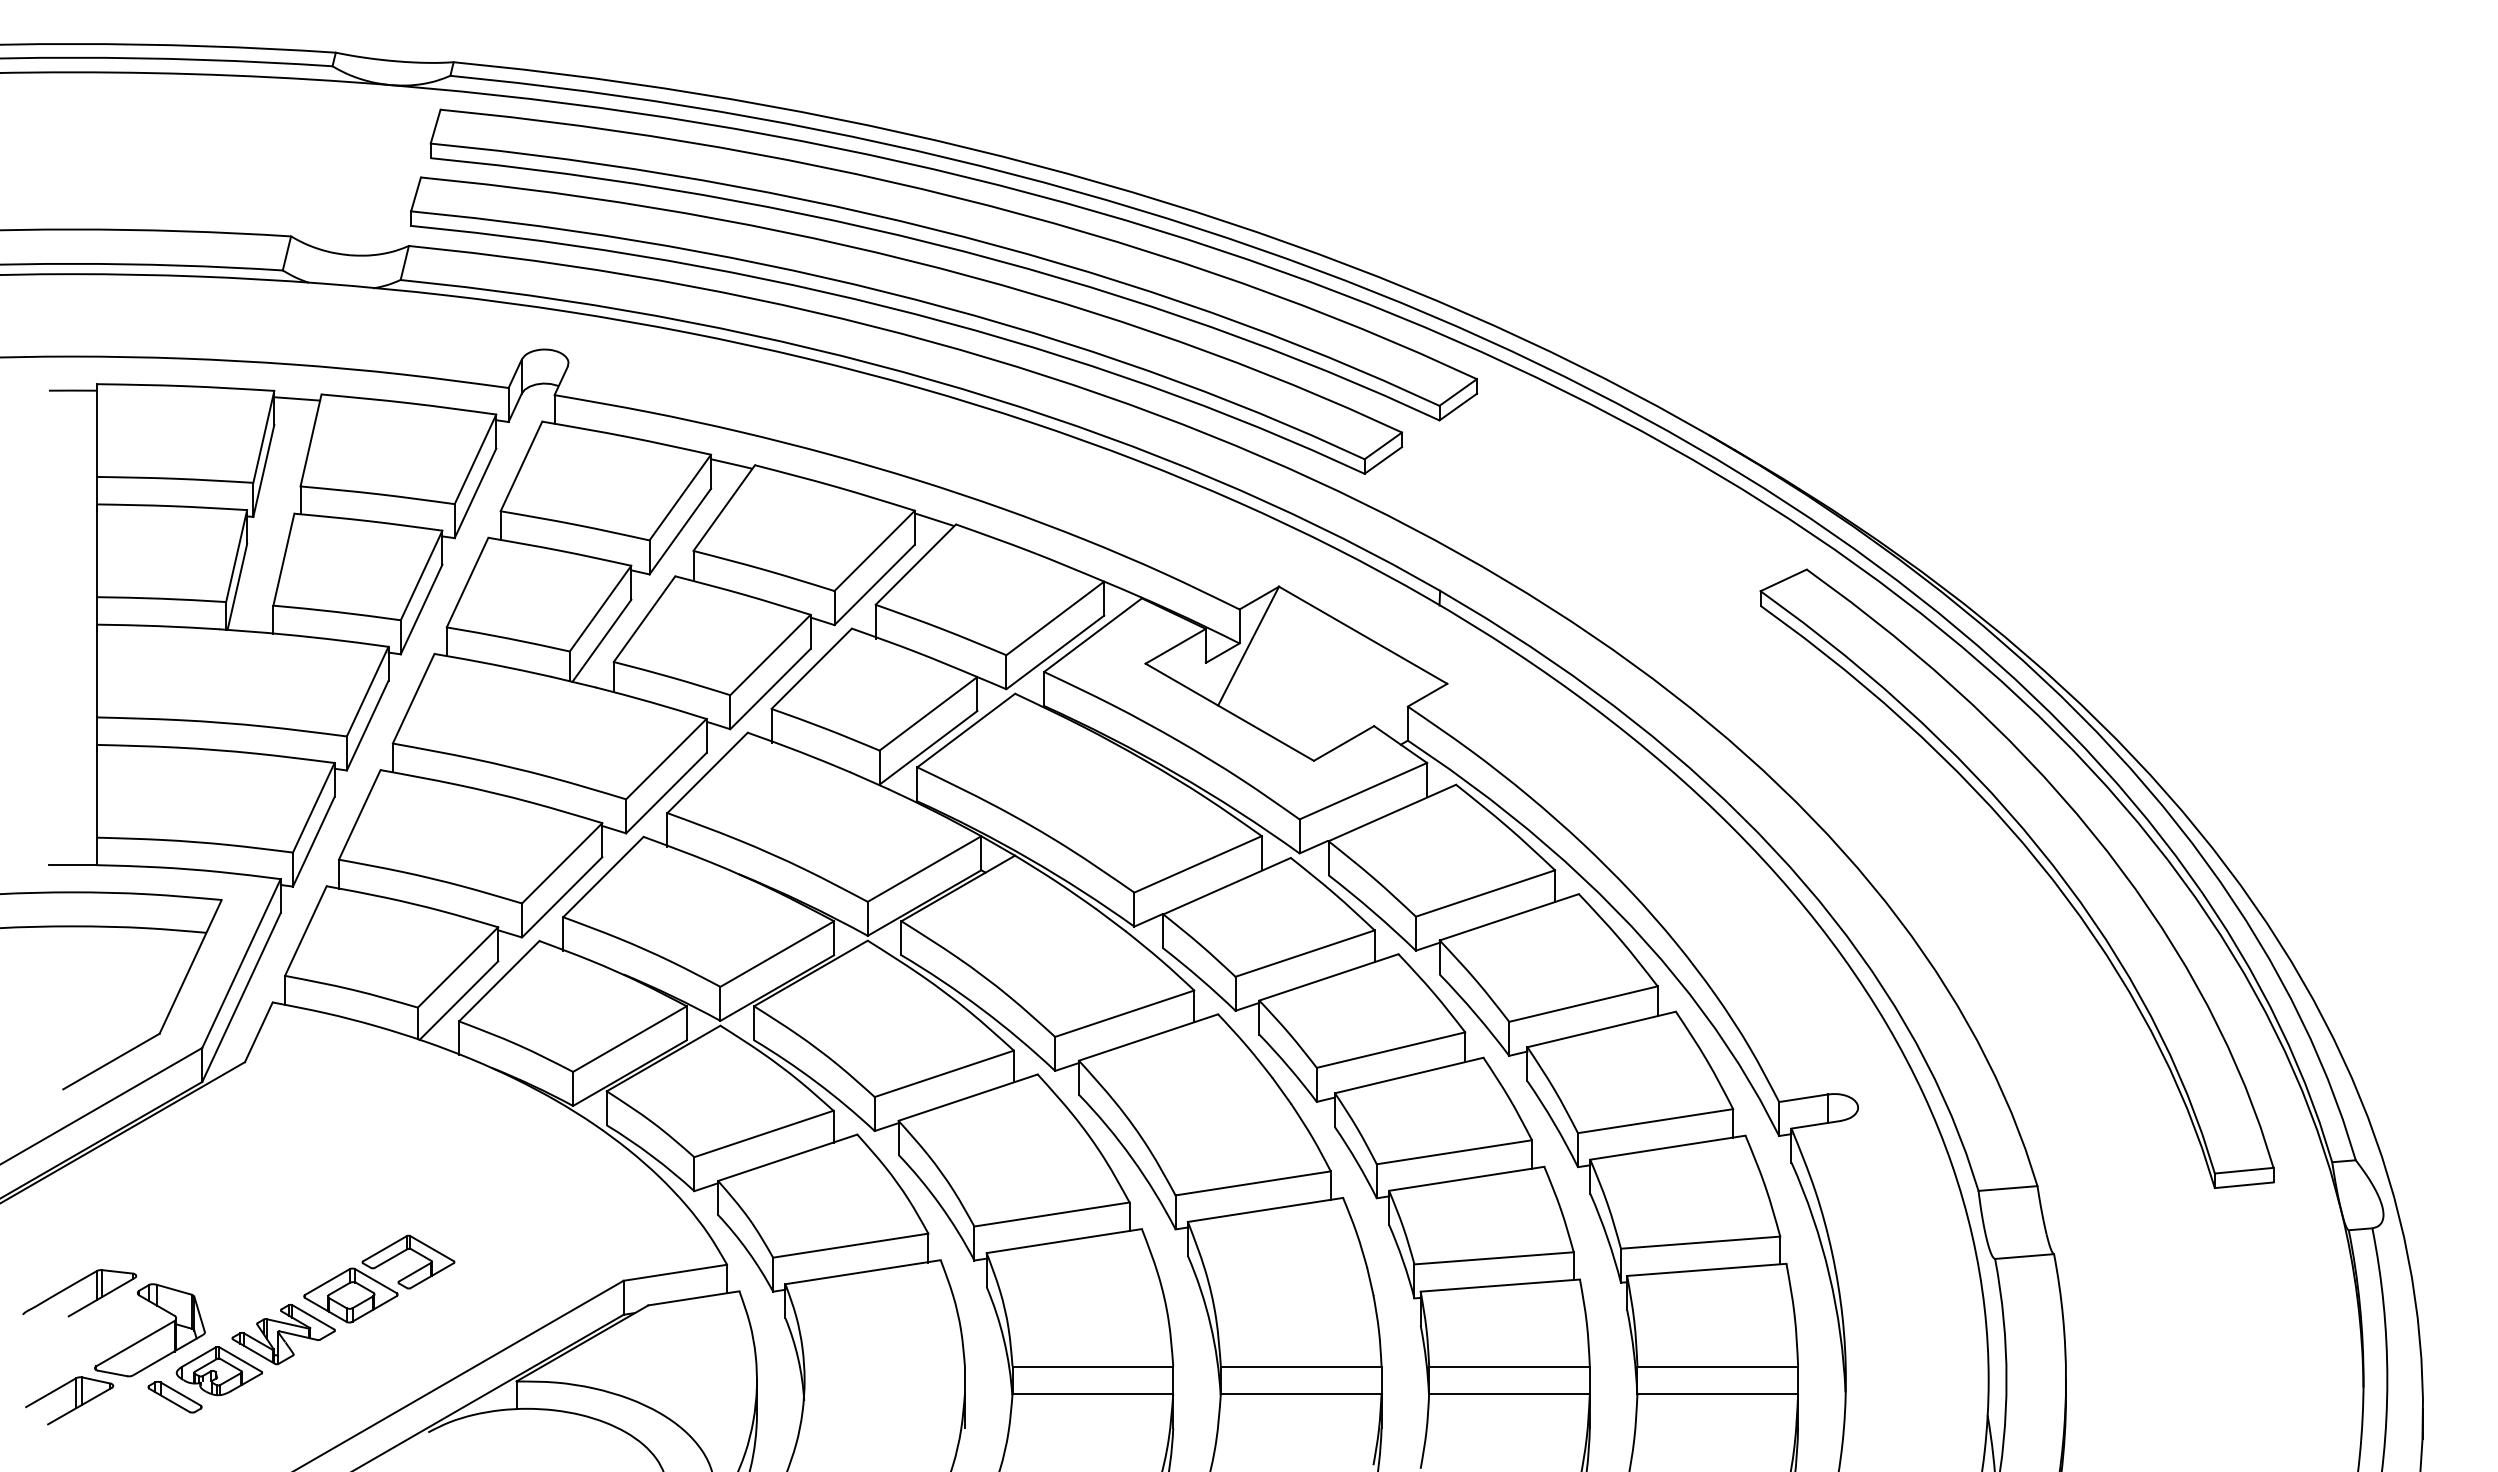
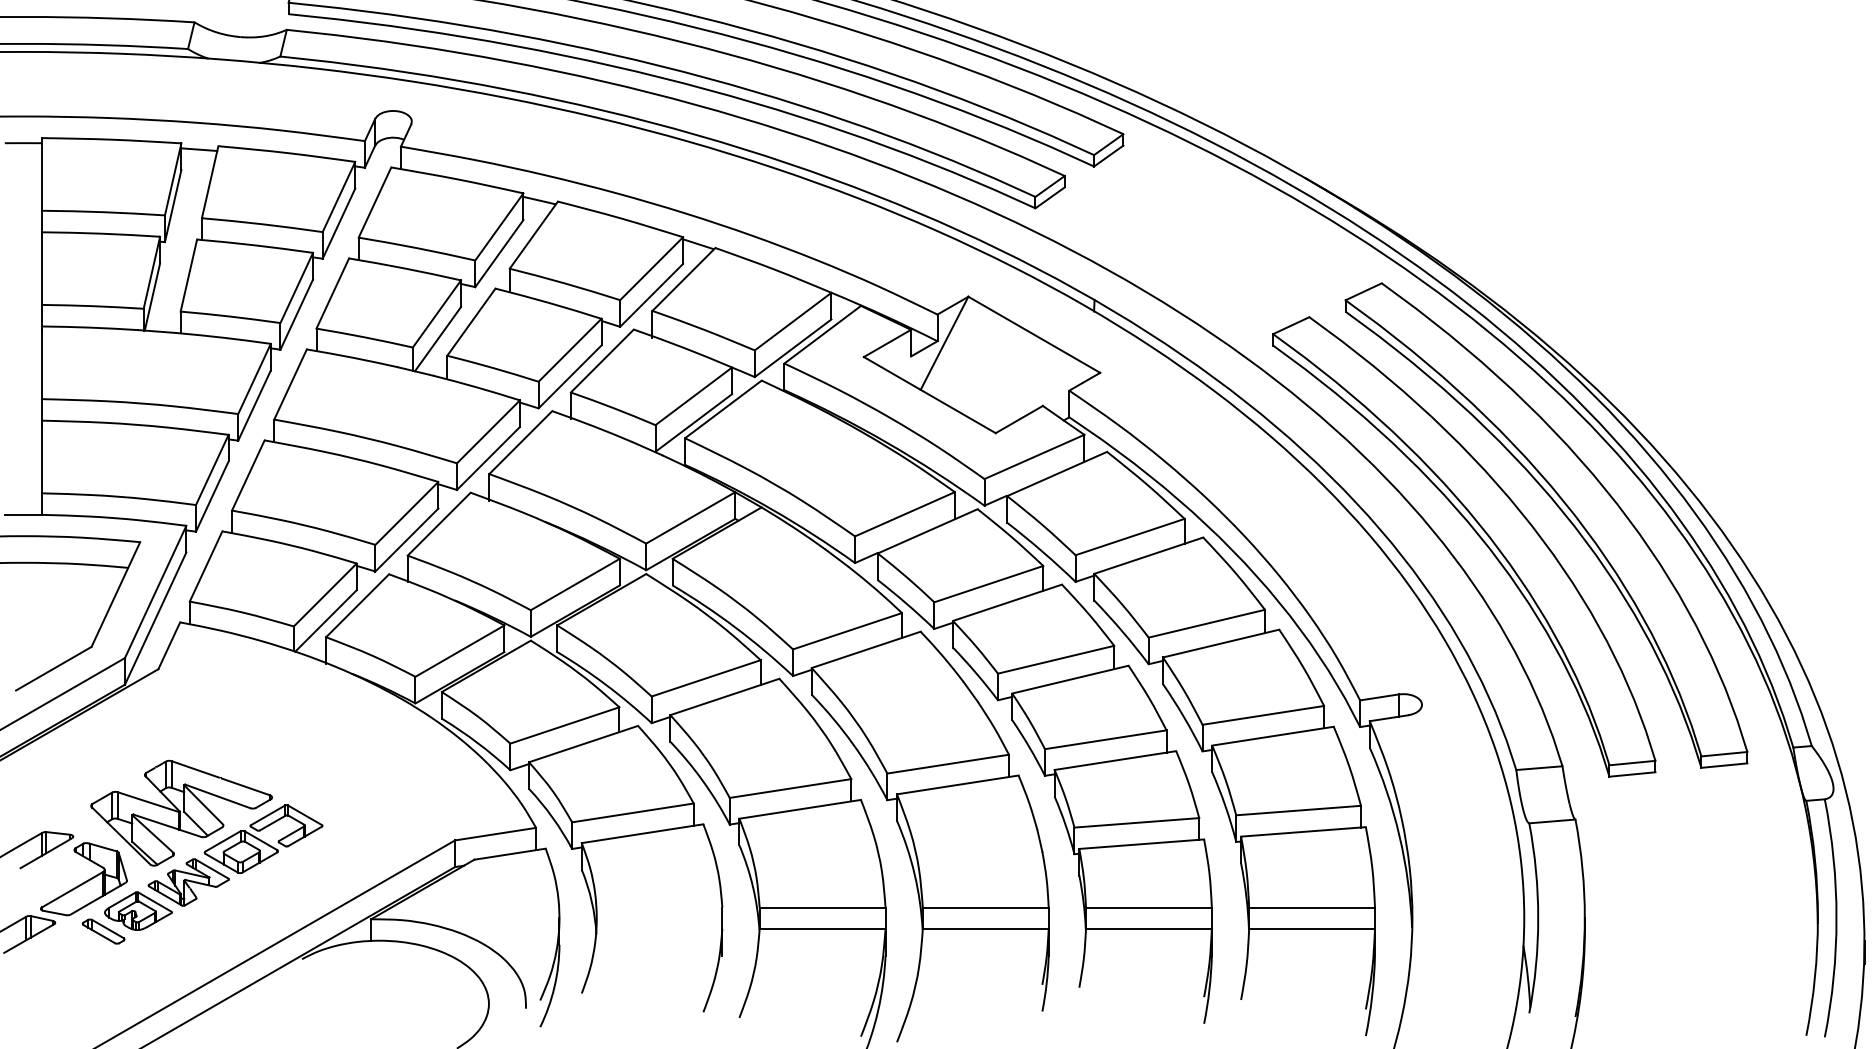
part: (1928, 890) -> (1477, 534), added
part: (274, 1245) -> (181, 812), added

